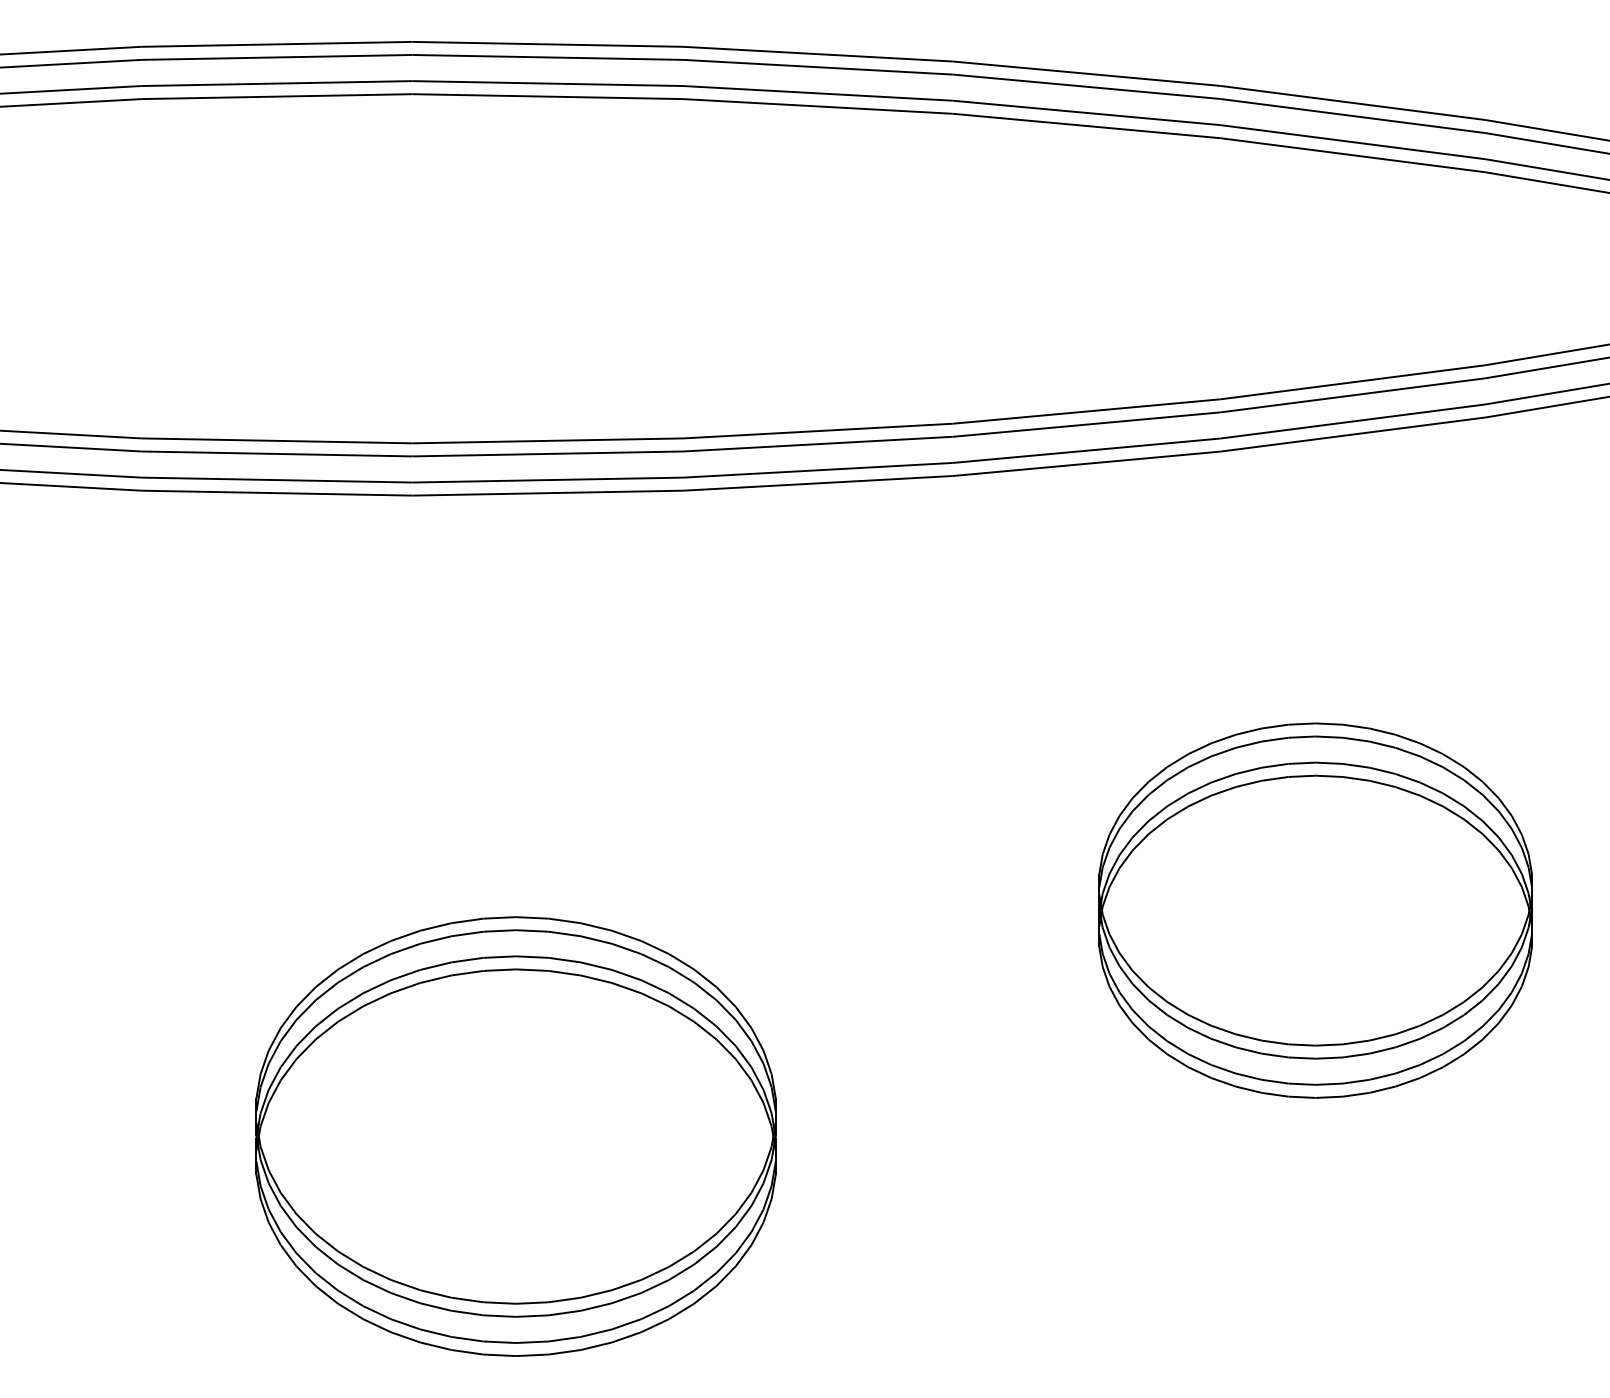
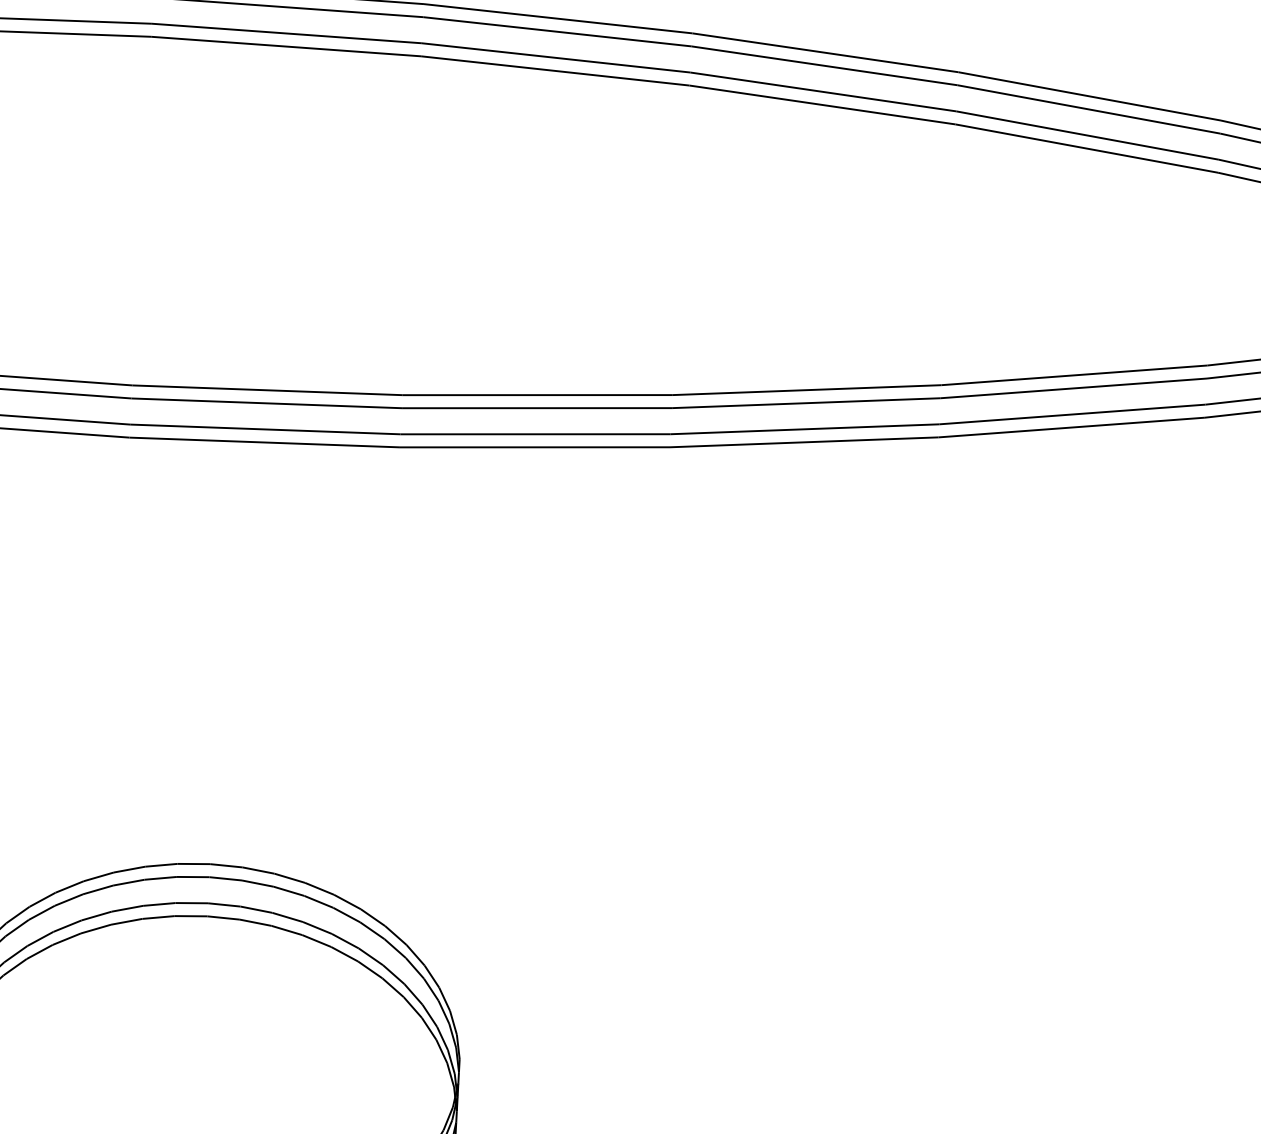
part: (1315, 910) -> (1008, 900), removed

